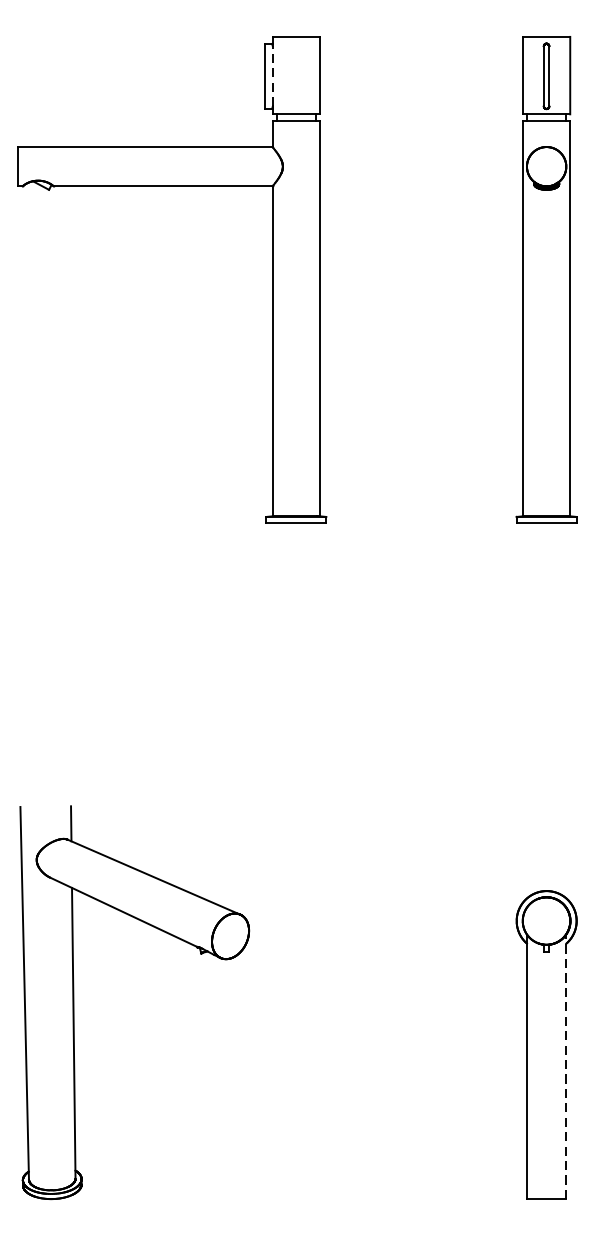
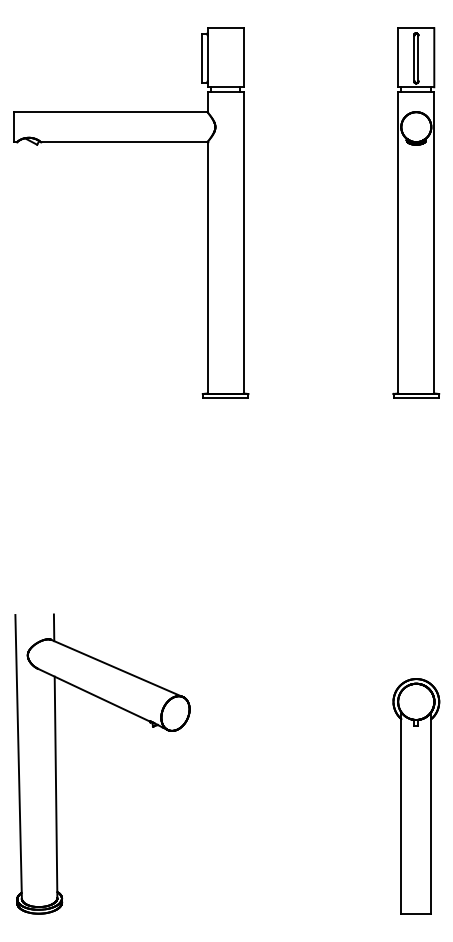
line: (272, 76) -> (207, 58), dashed -> solid
line: (566, 1066) -> (431, 812), dashed -> solid

